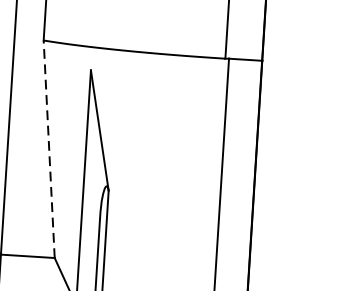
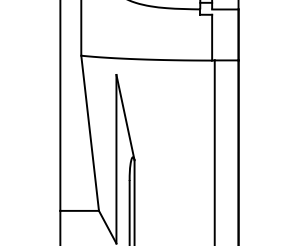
line: (49, 148) -> (90, 132), dashed -> solid

